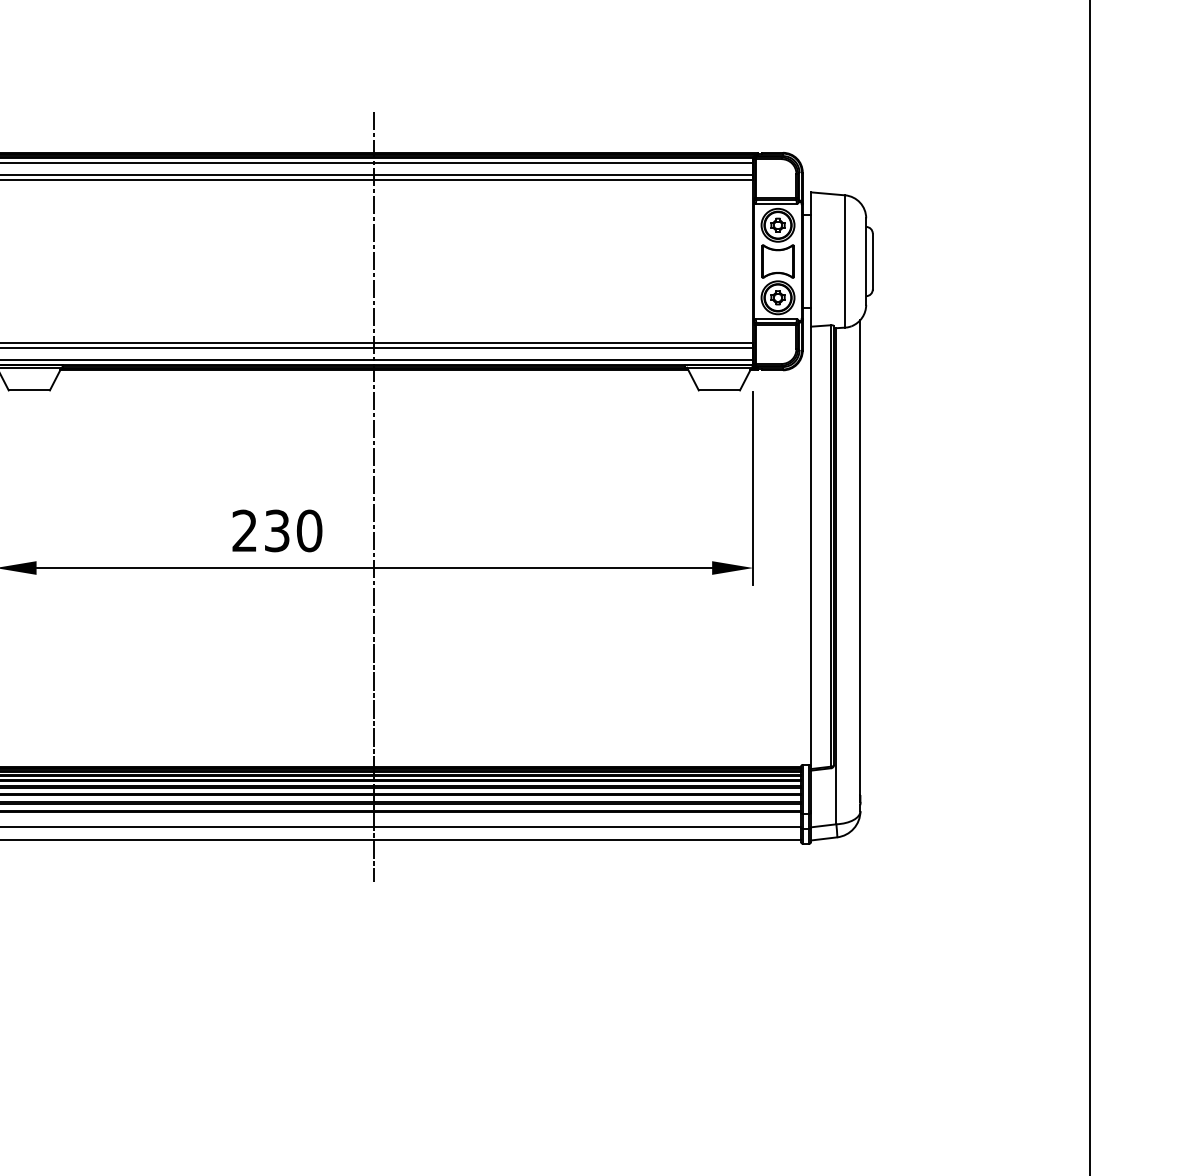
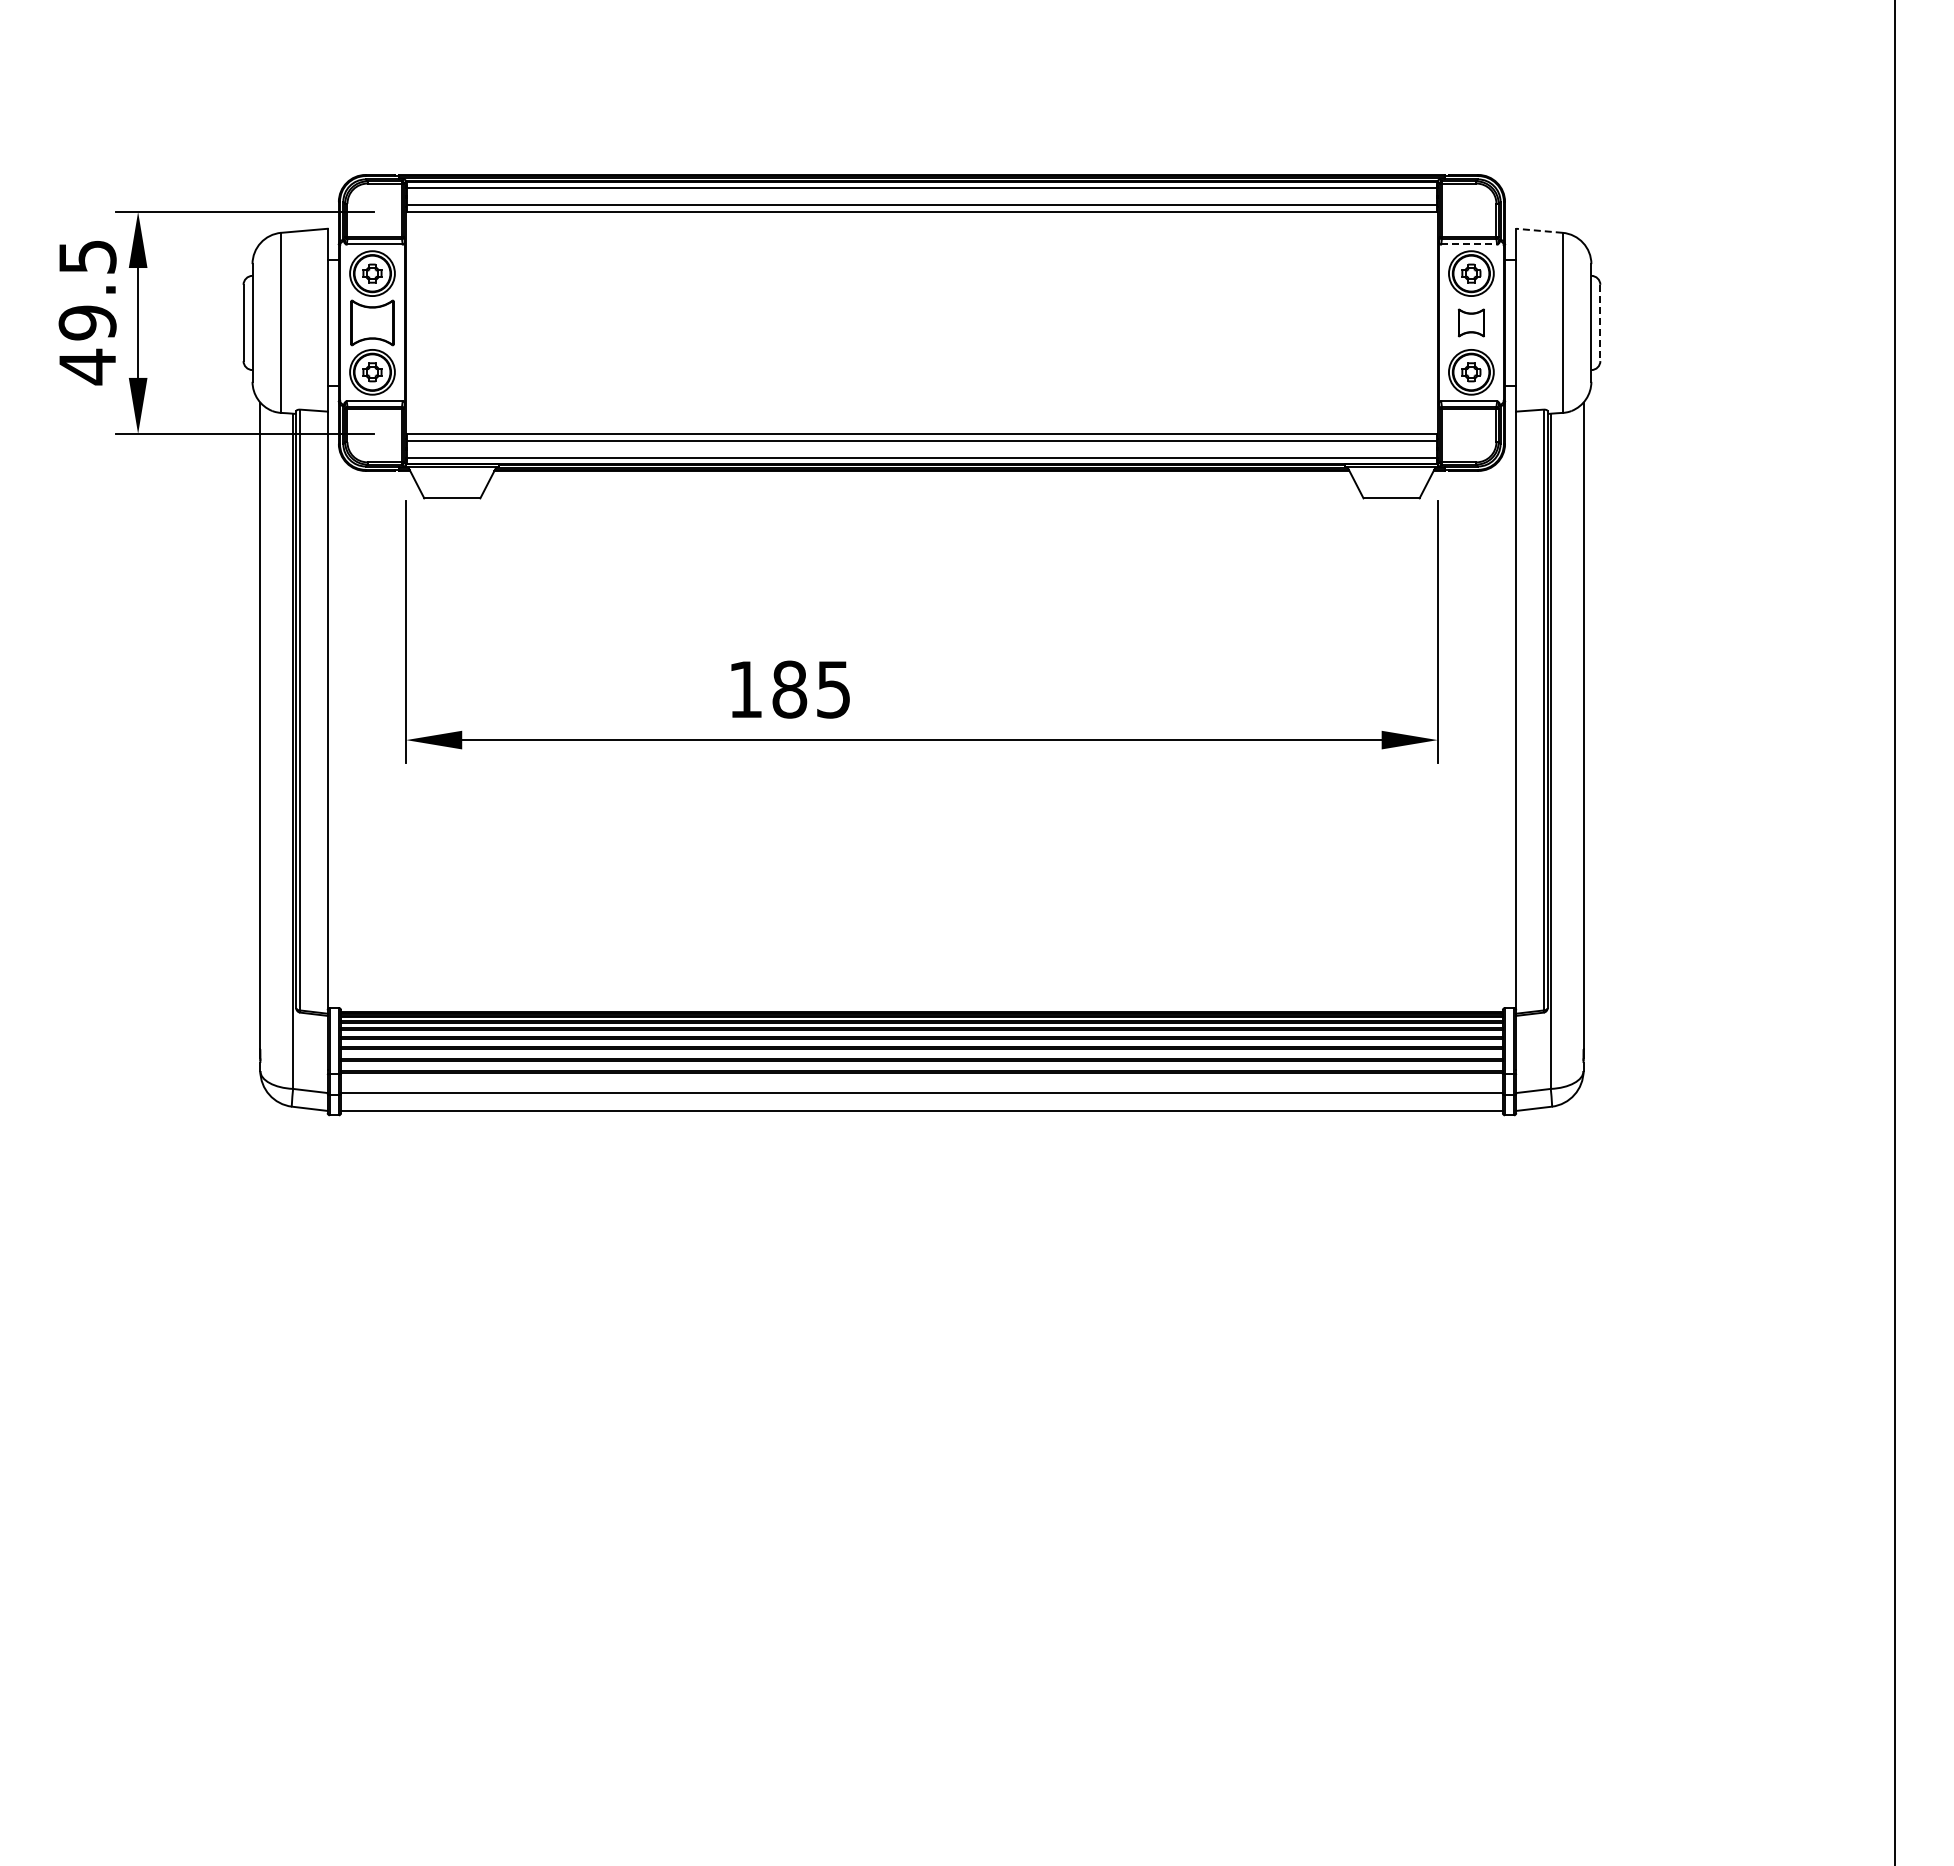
line: (828, 193) -> (1539, 230), solid -> dashed
line: (776, 203) -> (1469, 244), solid -> dashed
part: (778, 261) -> (1471, 322), size x0.6
line: (872, 261) -> (1600, 323), solid -> dashed
line: (374, 496) -> (921, 642), removed
text: (277, 530) -> (790, 689), 230 -> 185

